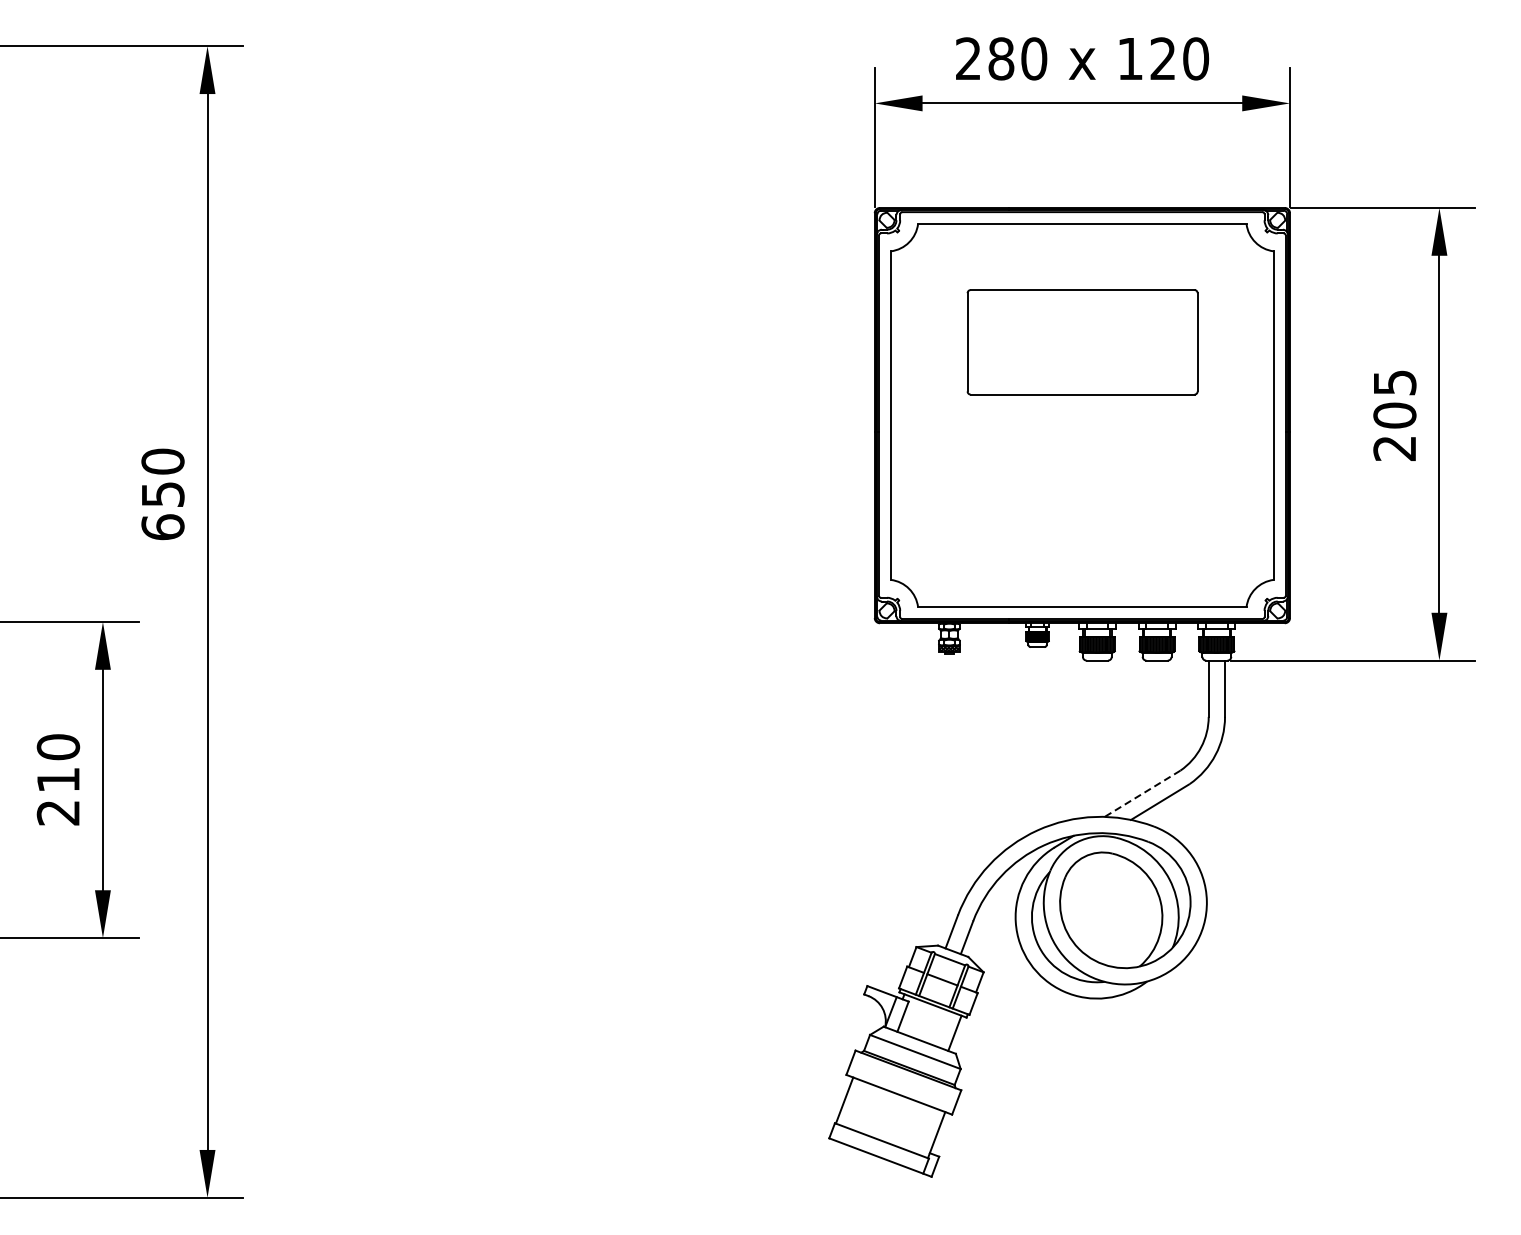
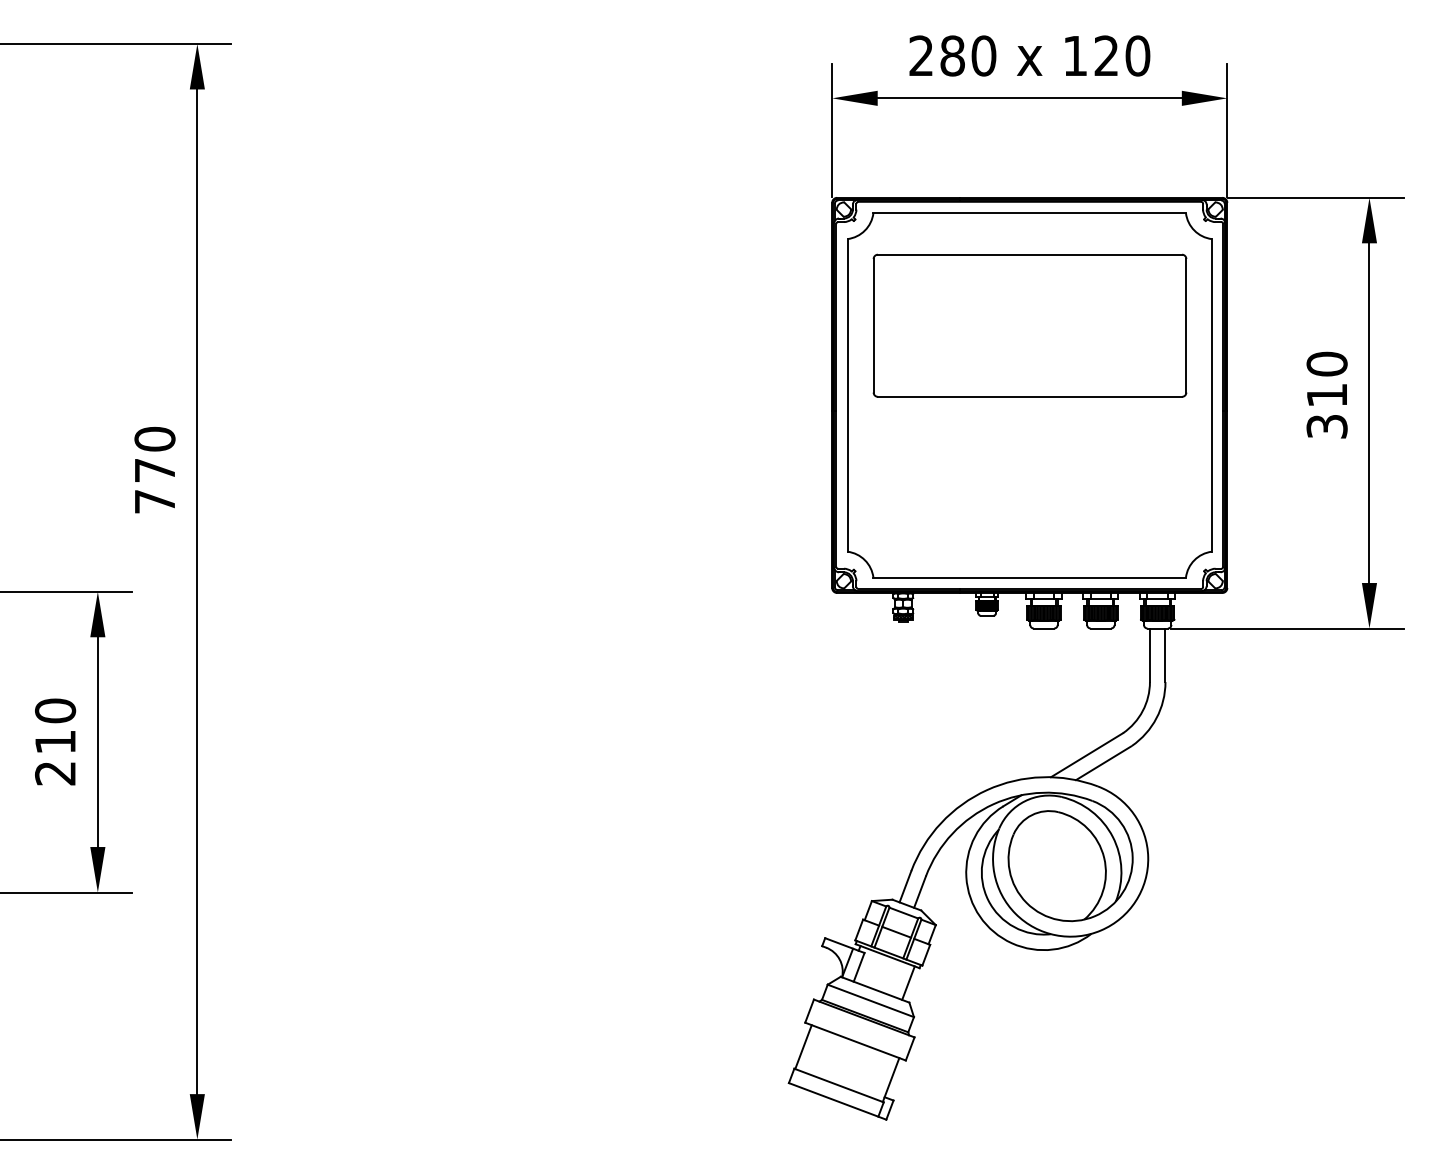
part: (1082, 342) -> (1029, 325), size x1.43
text: (1394, 414) -> (1326, 394), 205 -> 310
text: (162, 511) -> (154, 486), 650 -> 770
line: (1142, 794) -> (1086, 755), dashed -> solid

